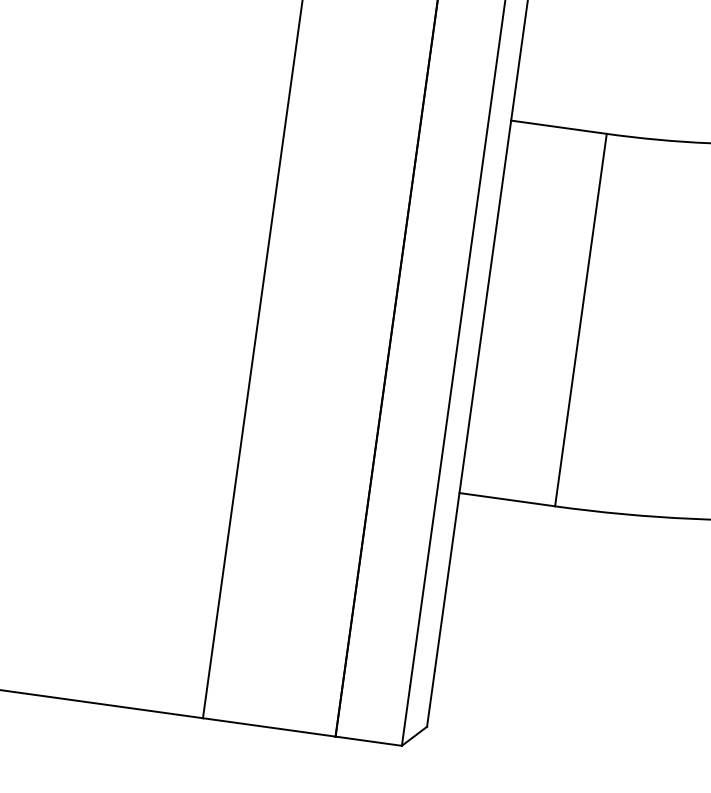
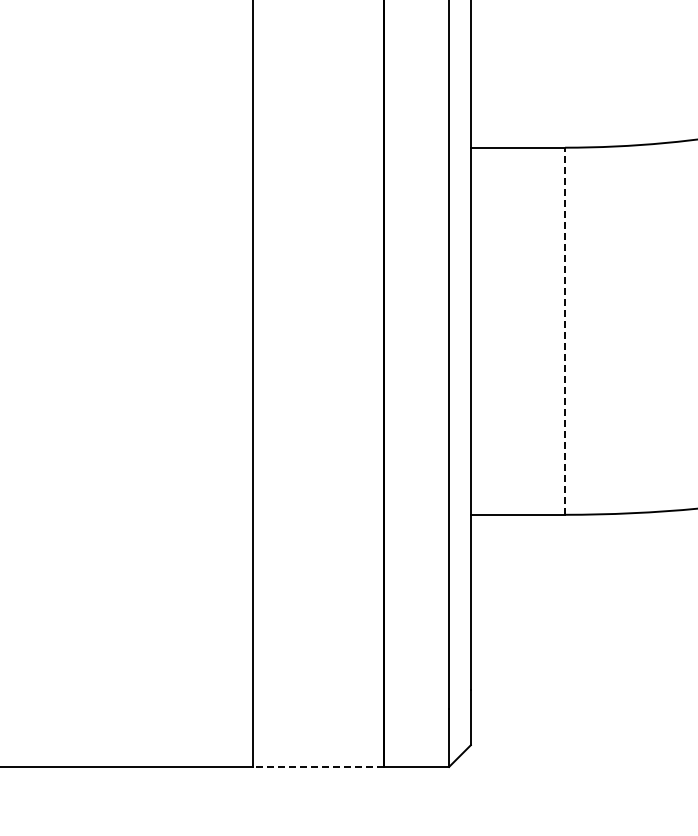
line: (581, 320) -> (565, 331), solid -> dashed
line: (268, 726) -> (317, 766), solid -> dashed

